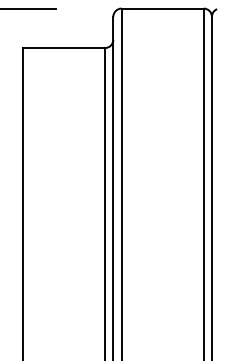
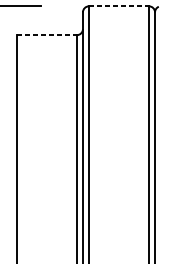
line: (163, 8) -> (119, 6), solid -> dashed
line: (64, 48) -> (47, 35), solid -> dashed

